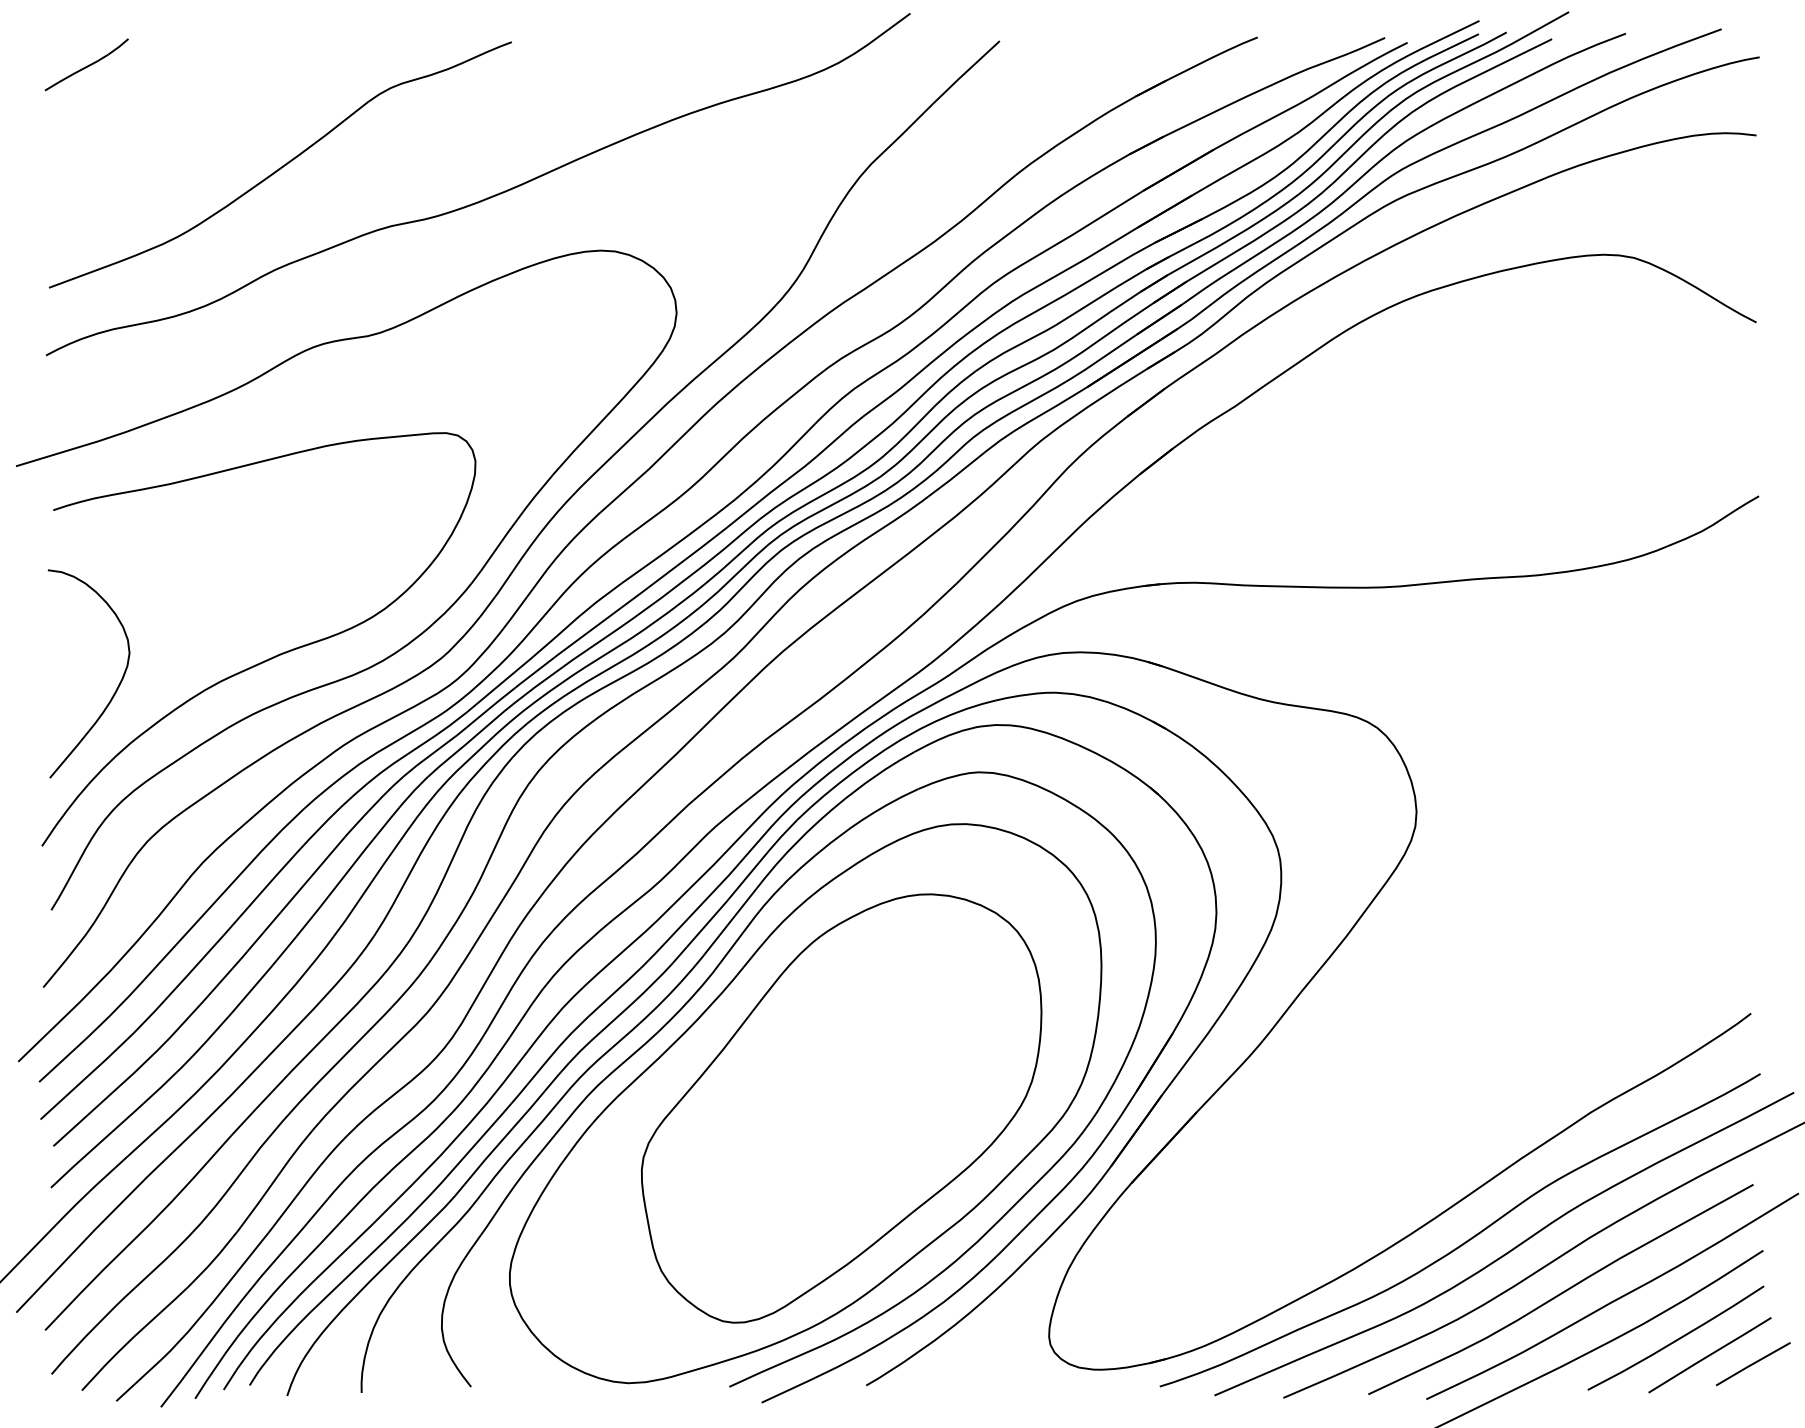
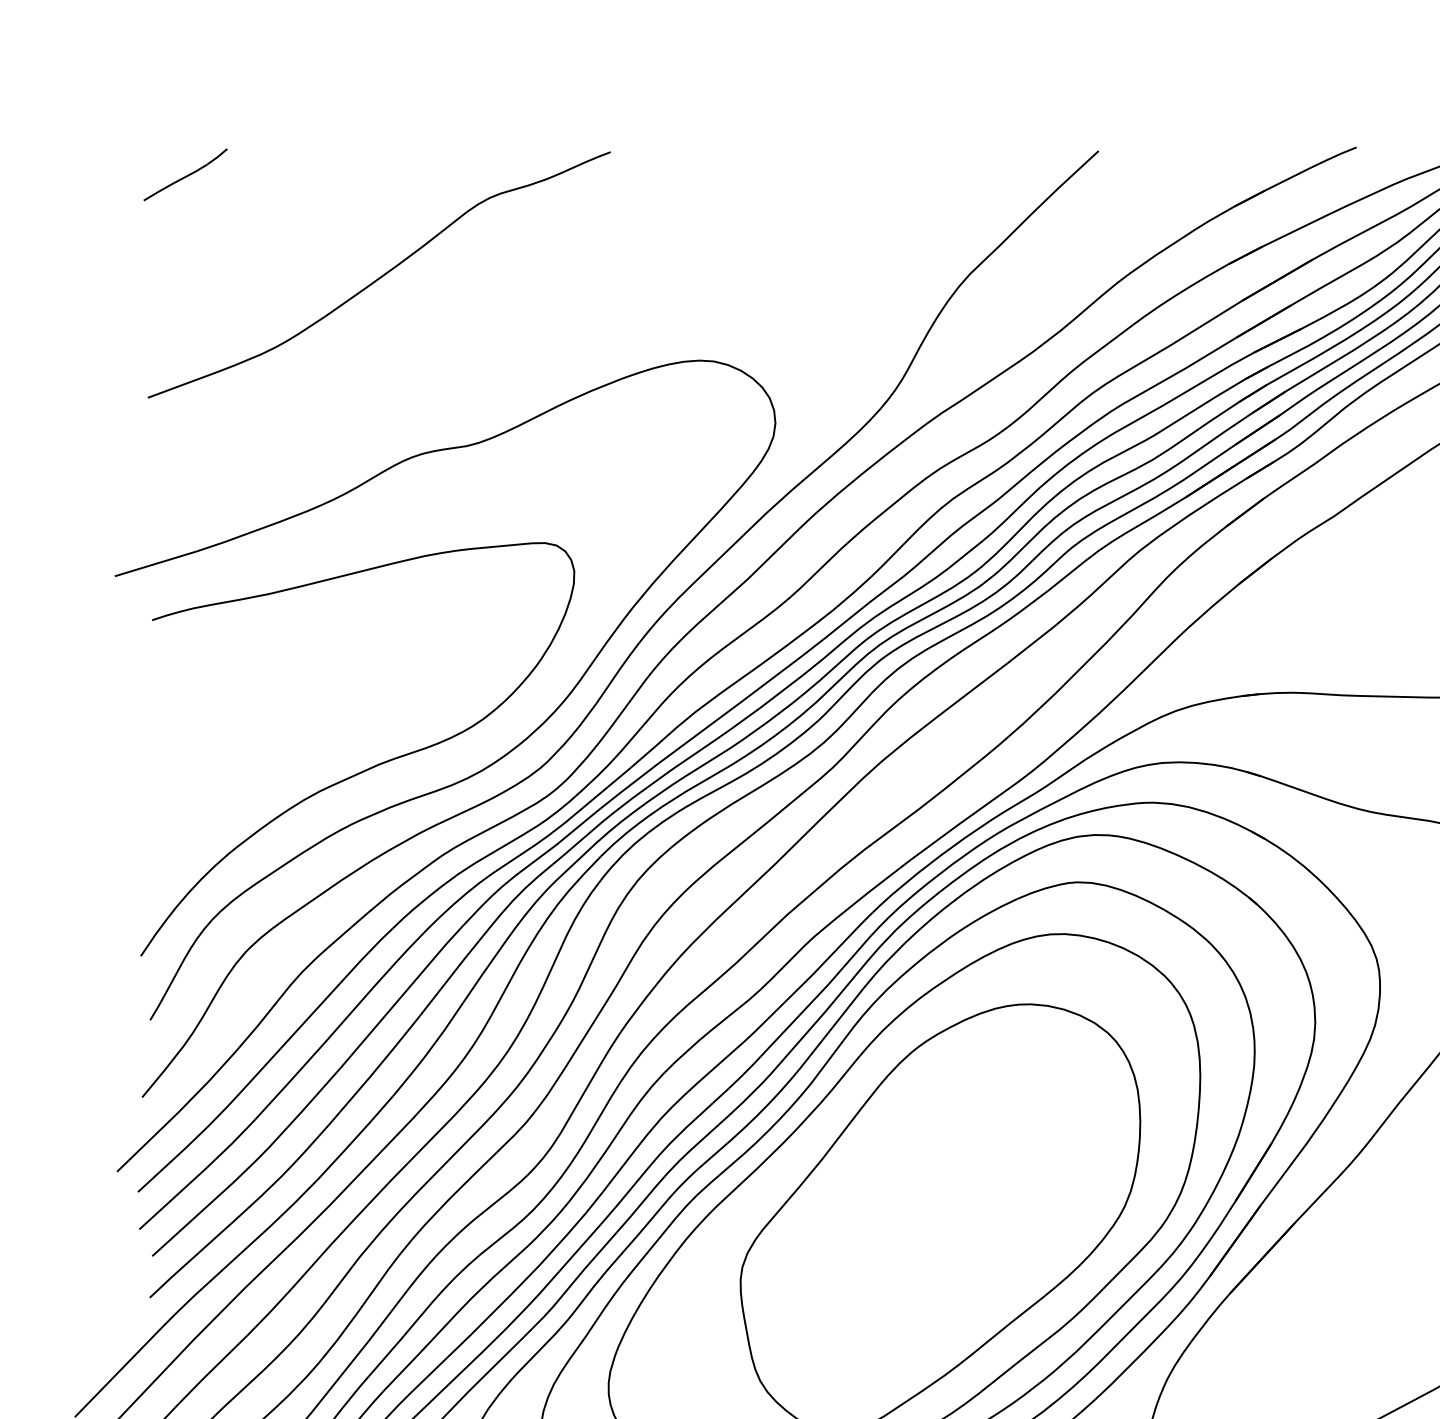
curve: (484, 198) -> (583, 308), removed
curve: (116, 688) -> (215, 798), removed

